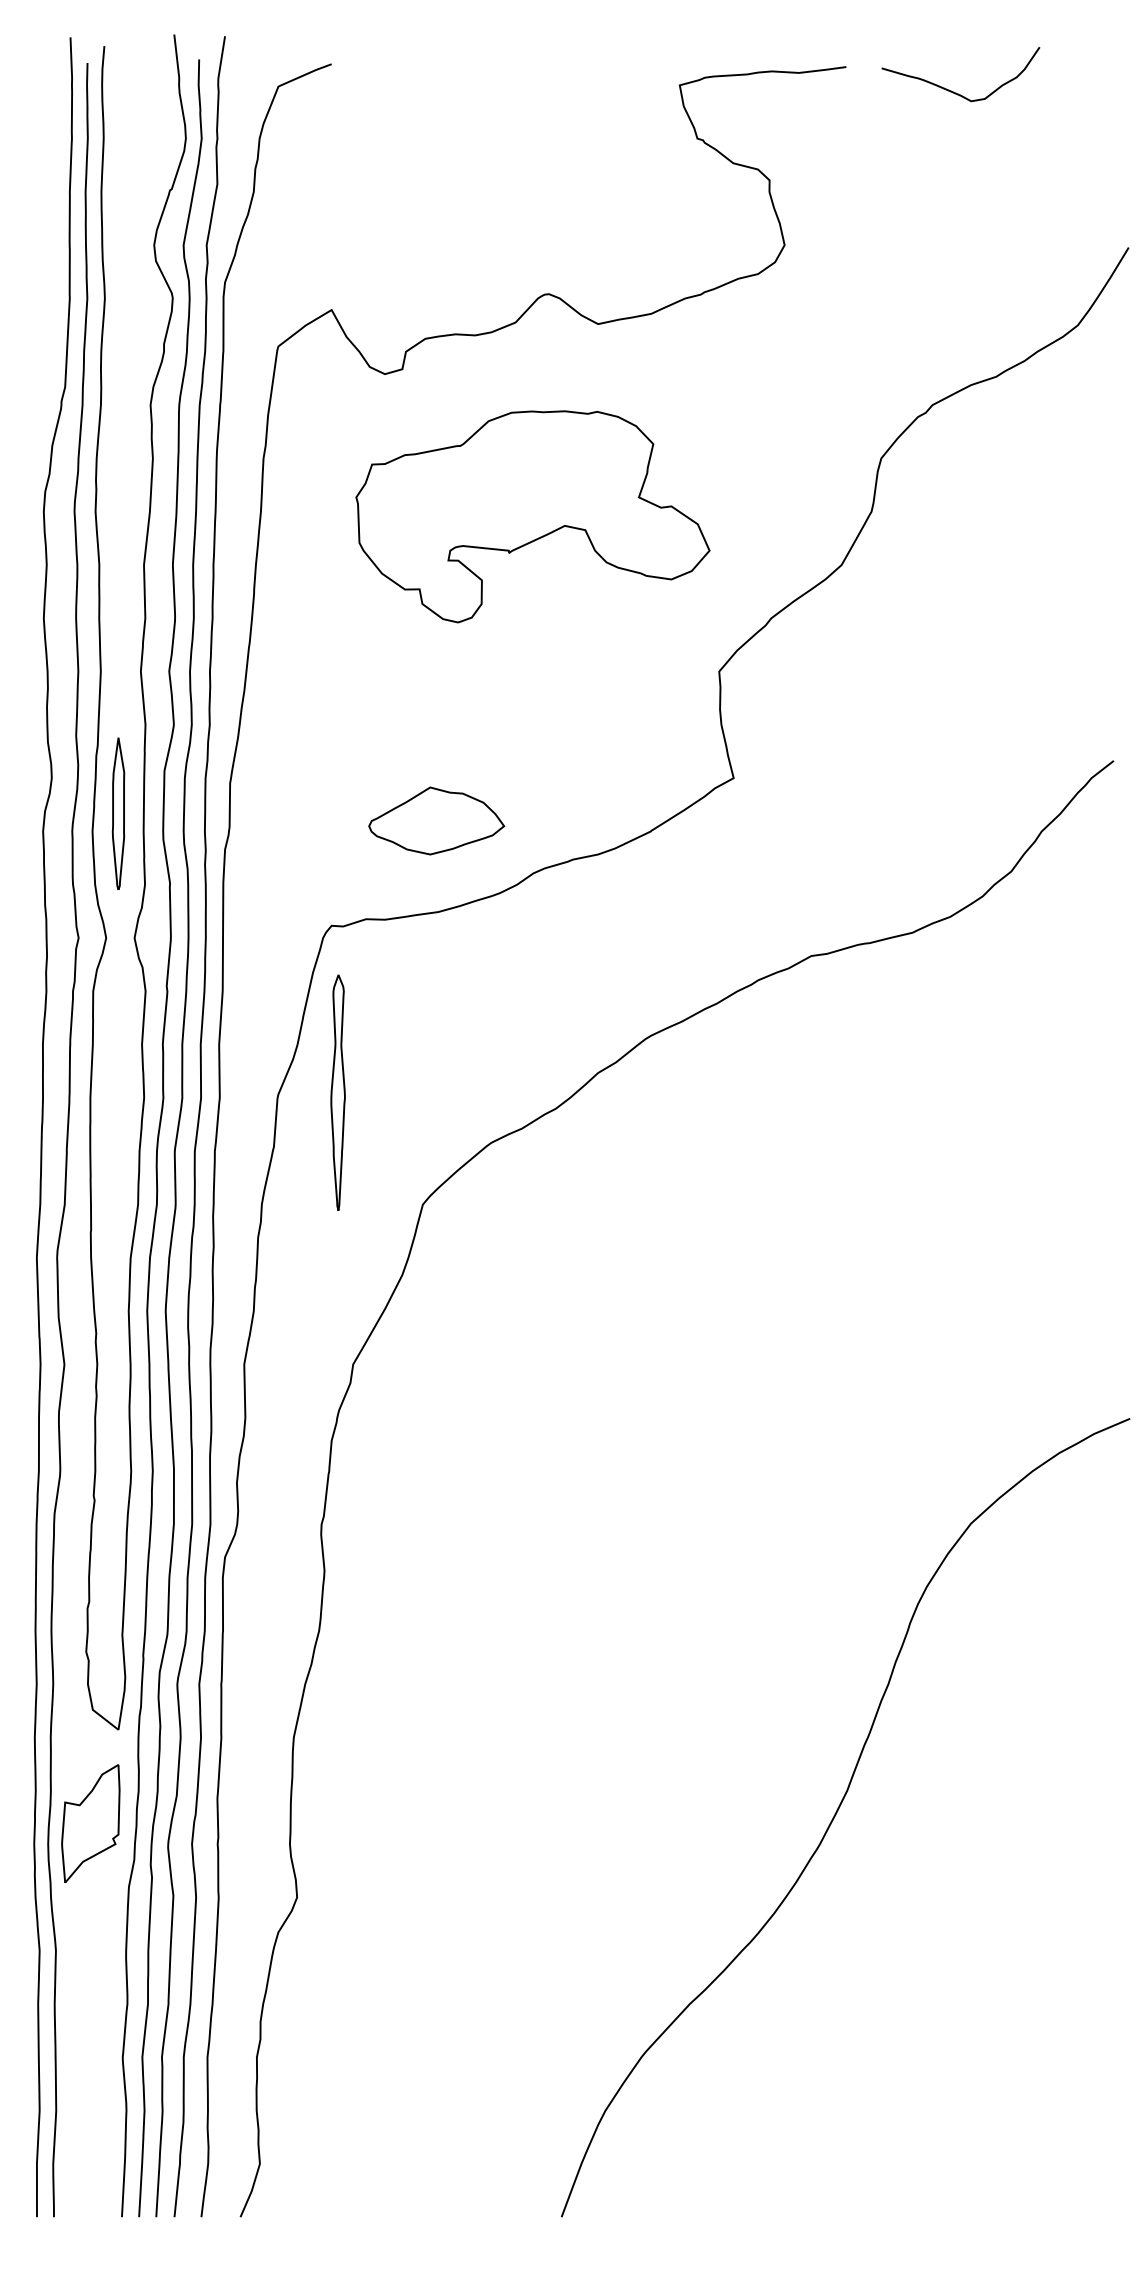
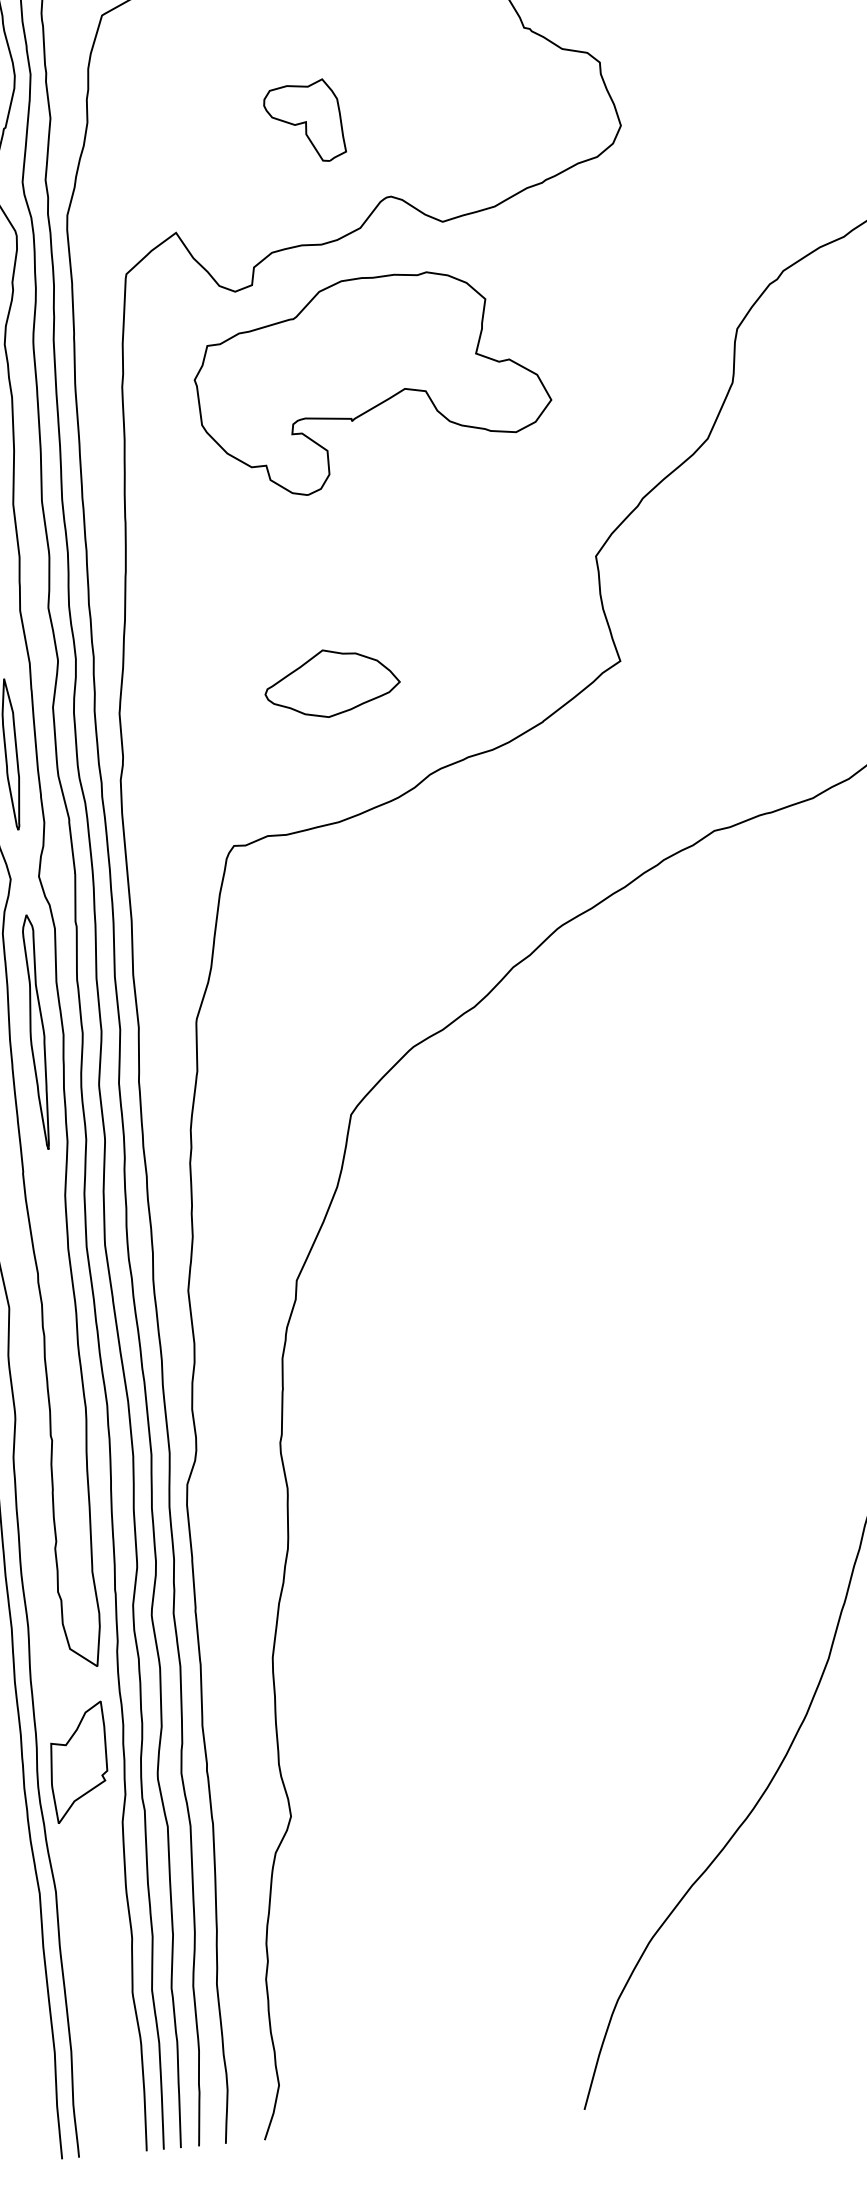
part: (469, 211) -> (304, 121), added
part: (532, 516) -> (371, 382), moved
part: (436, 820) -> (331, 682), moved
part: (337, 1092) -> (36, 1032), moved

